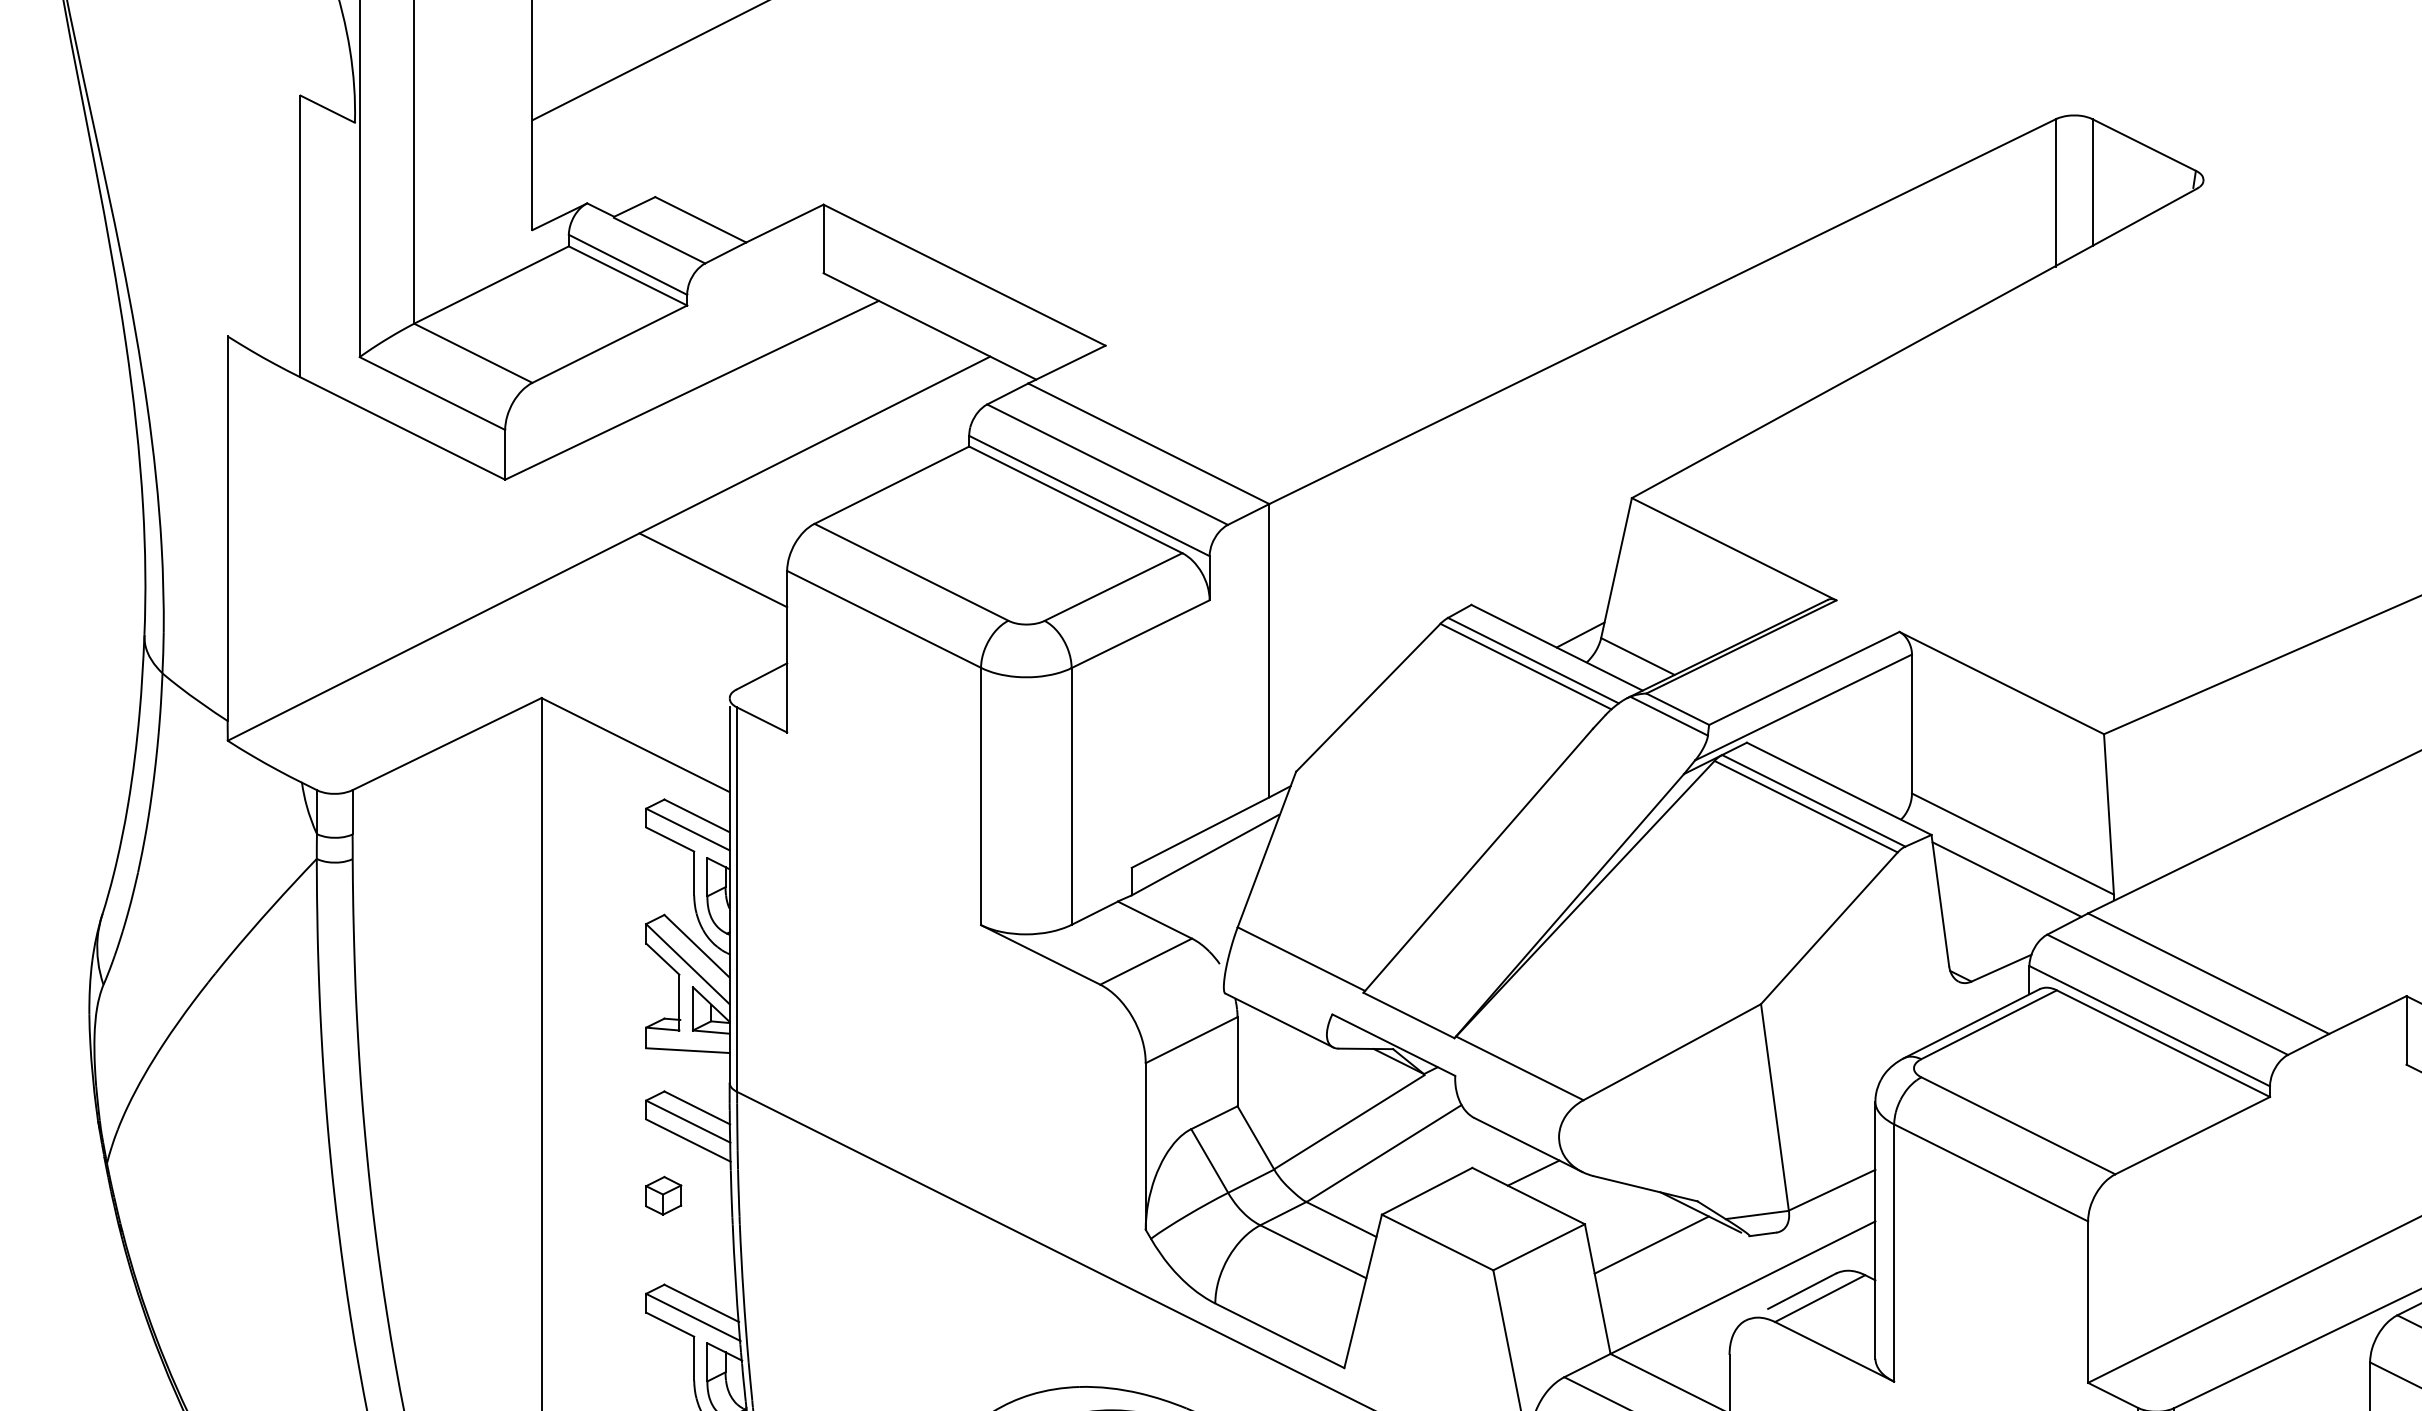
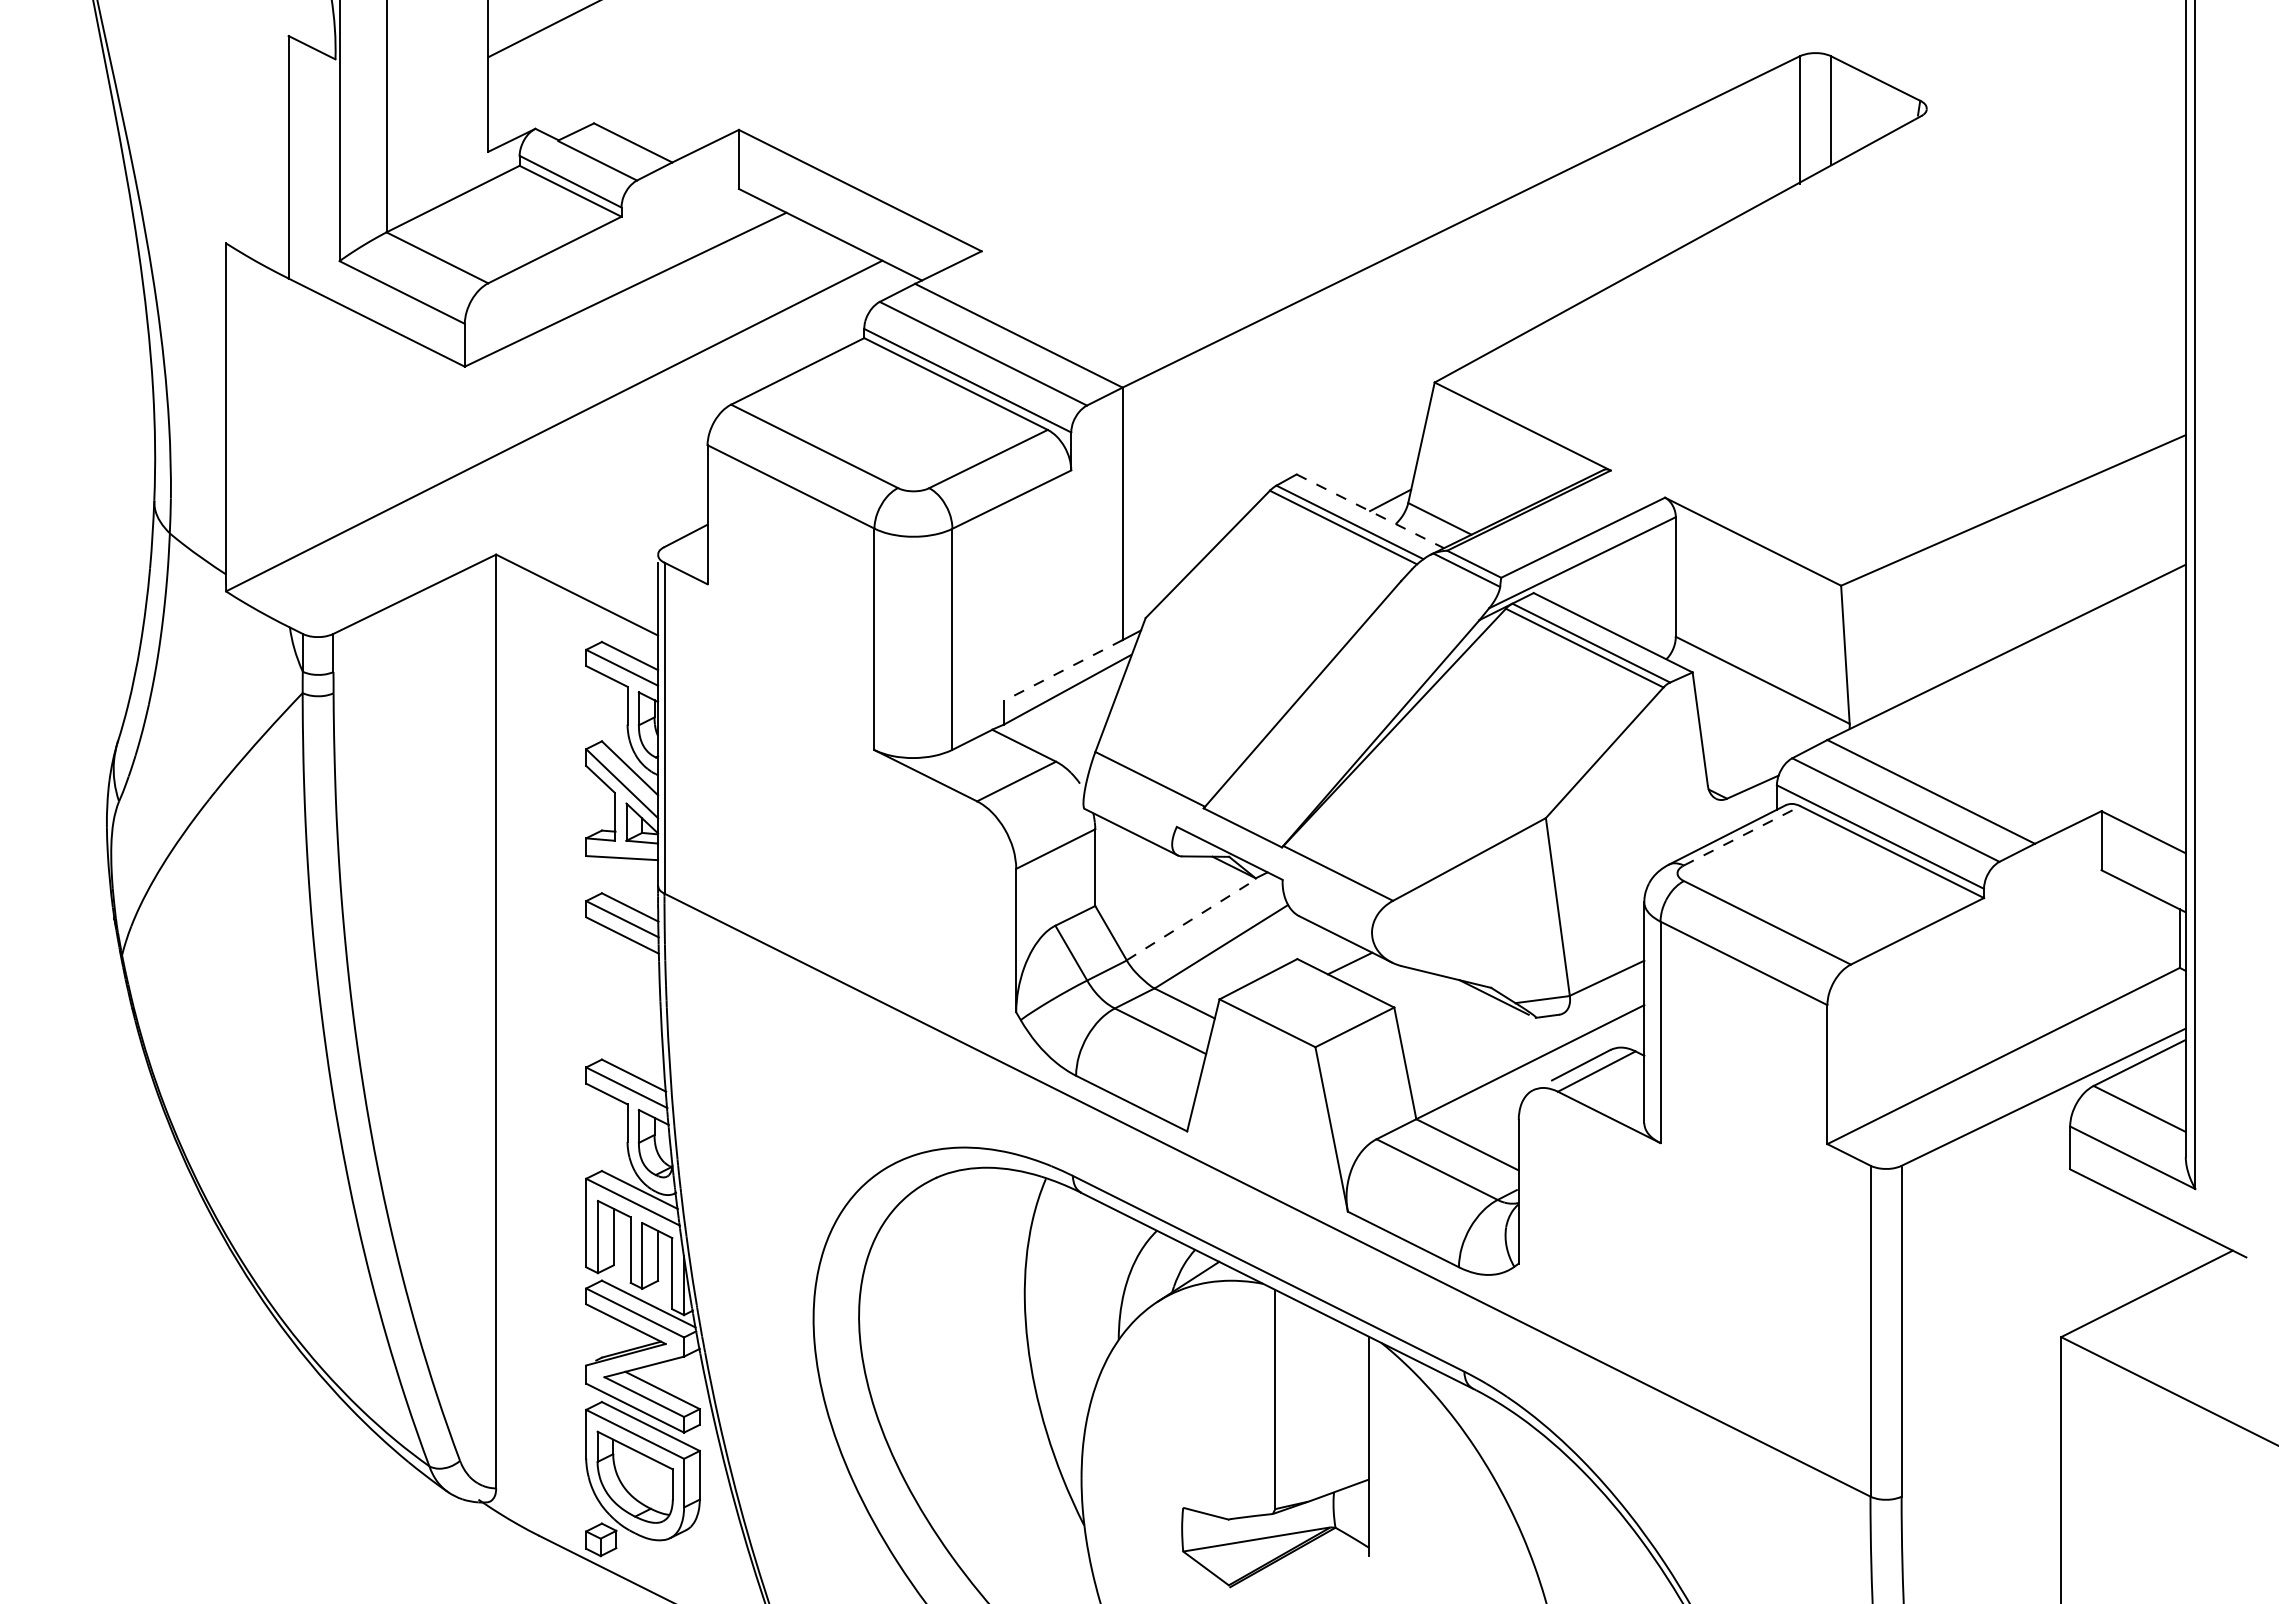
line: (712, 570) -> (643, 444), removed
line: (1557, 647) -> (1370, 511), solid -> dashed
line: (1200, 832) -> (1063, 670), solid -> dashed
line: (2006, 879) -> (1757, 710), removed
line: (1989, 1024) -> (1742, 835), solid -> dashed
line: (1349, 1121) -> (1191, 919), solid -> dashed
part: (663, 1195) -> (601, 982), removed
line: (1651, 1245) -> (1451, 1025), removed

